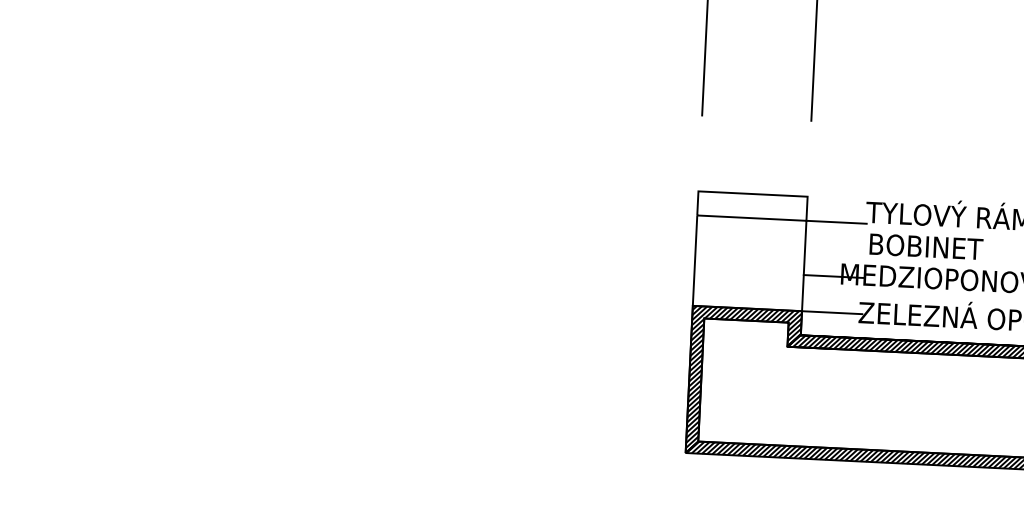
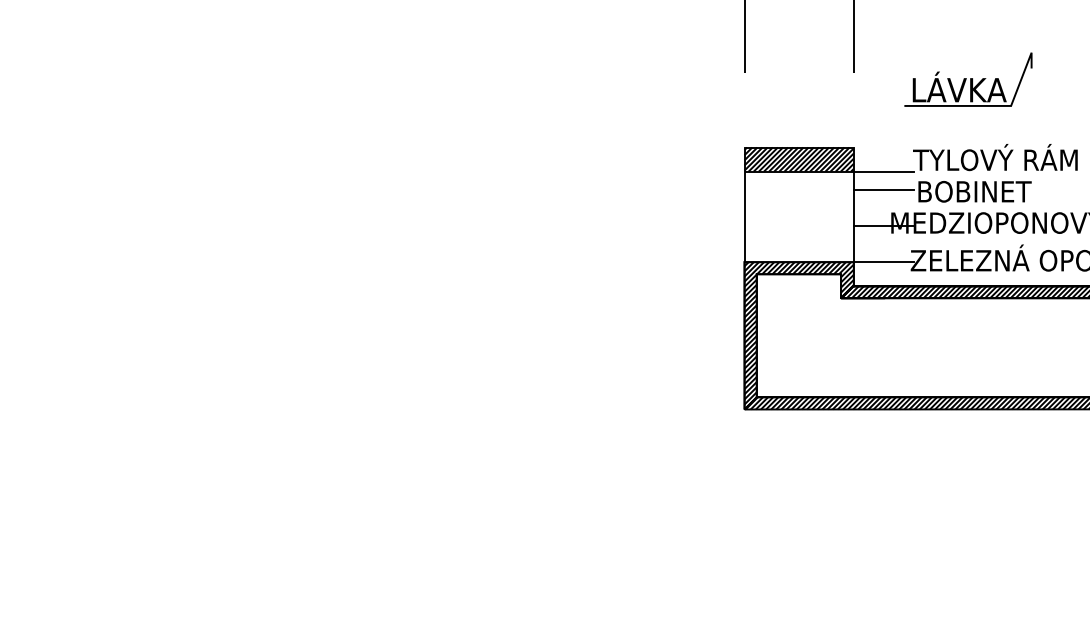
part: (925, 134) -> (968, 79), added
hatch: (751, 205) -> (798, 159), added
line: (835, 240) -> (883, 189), added

